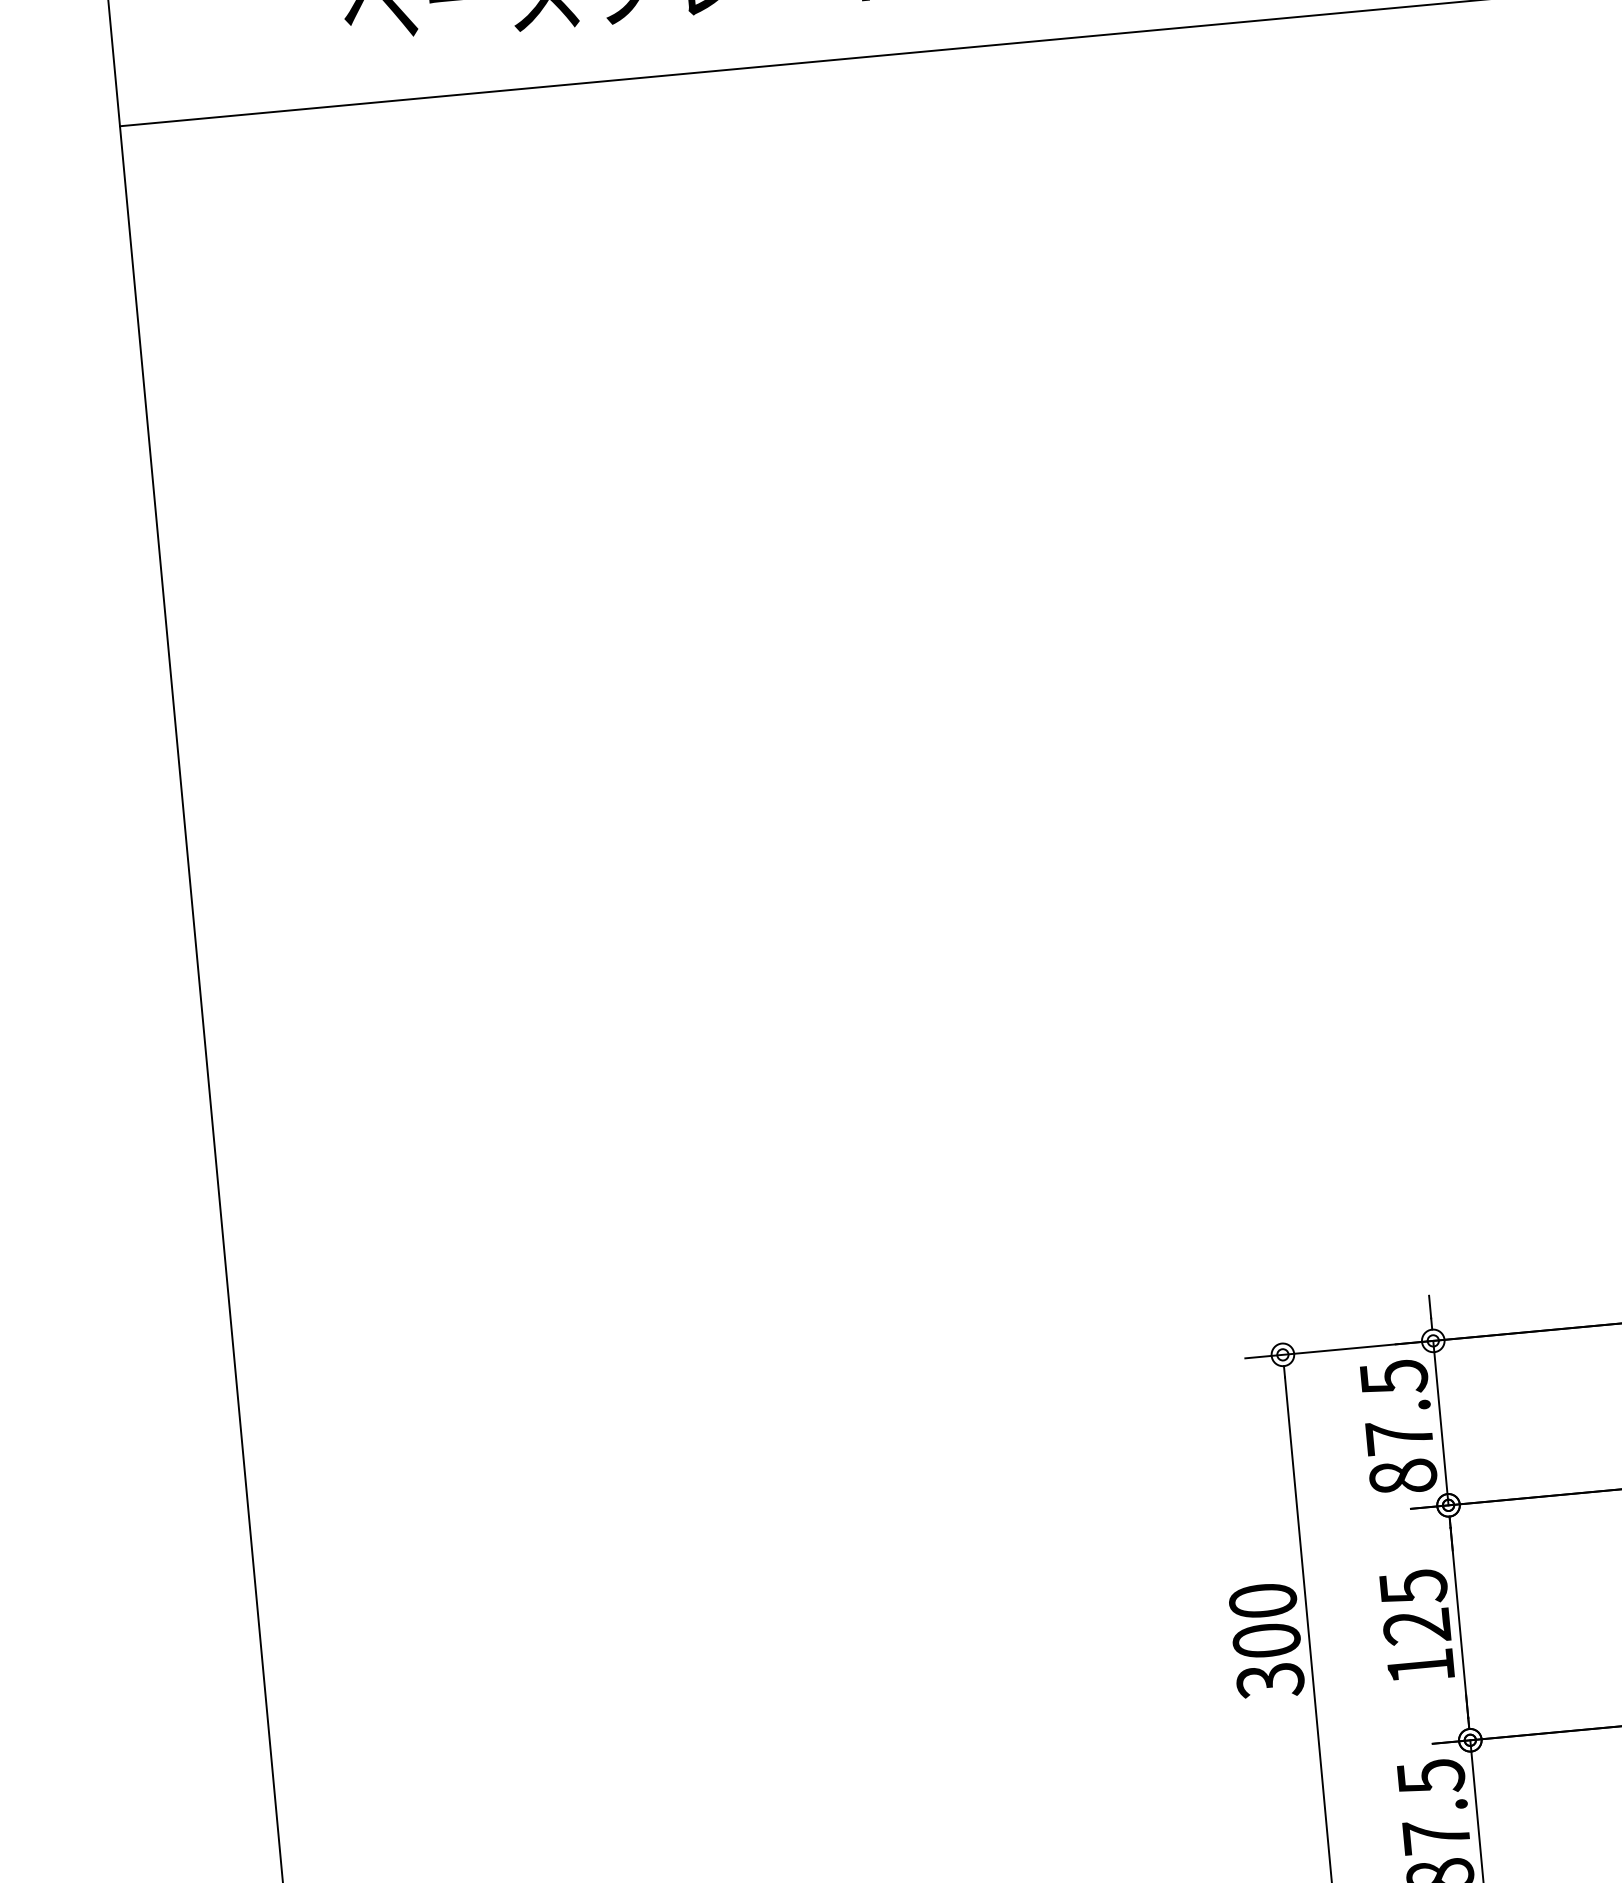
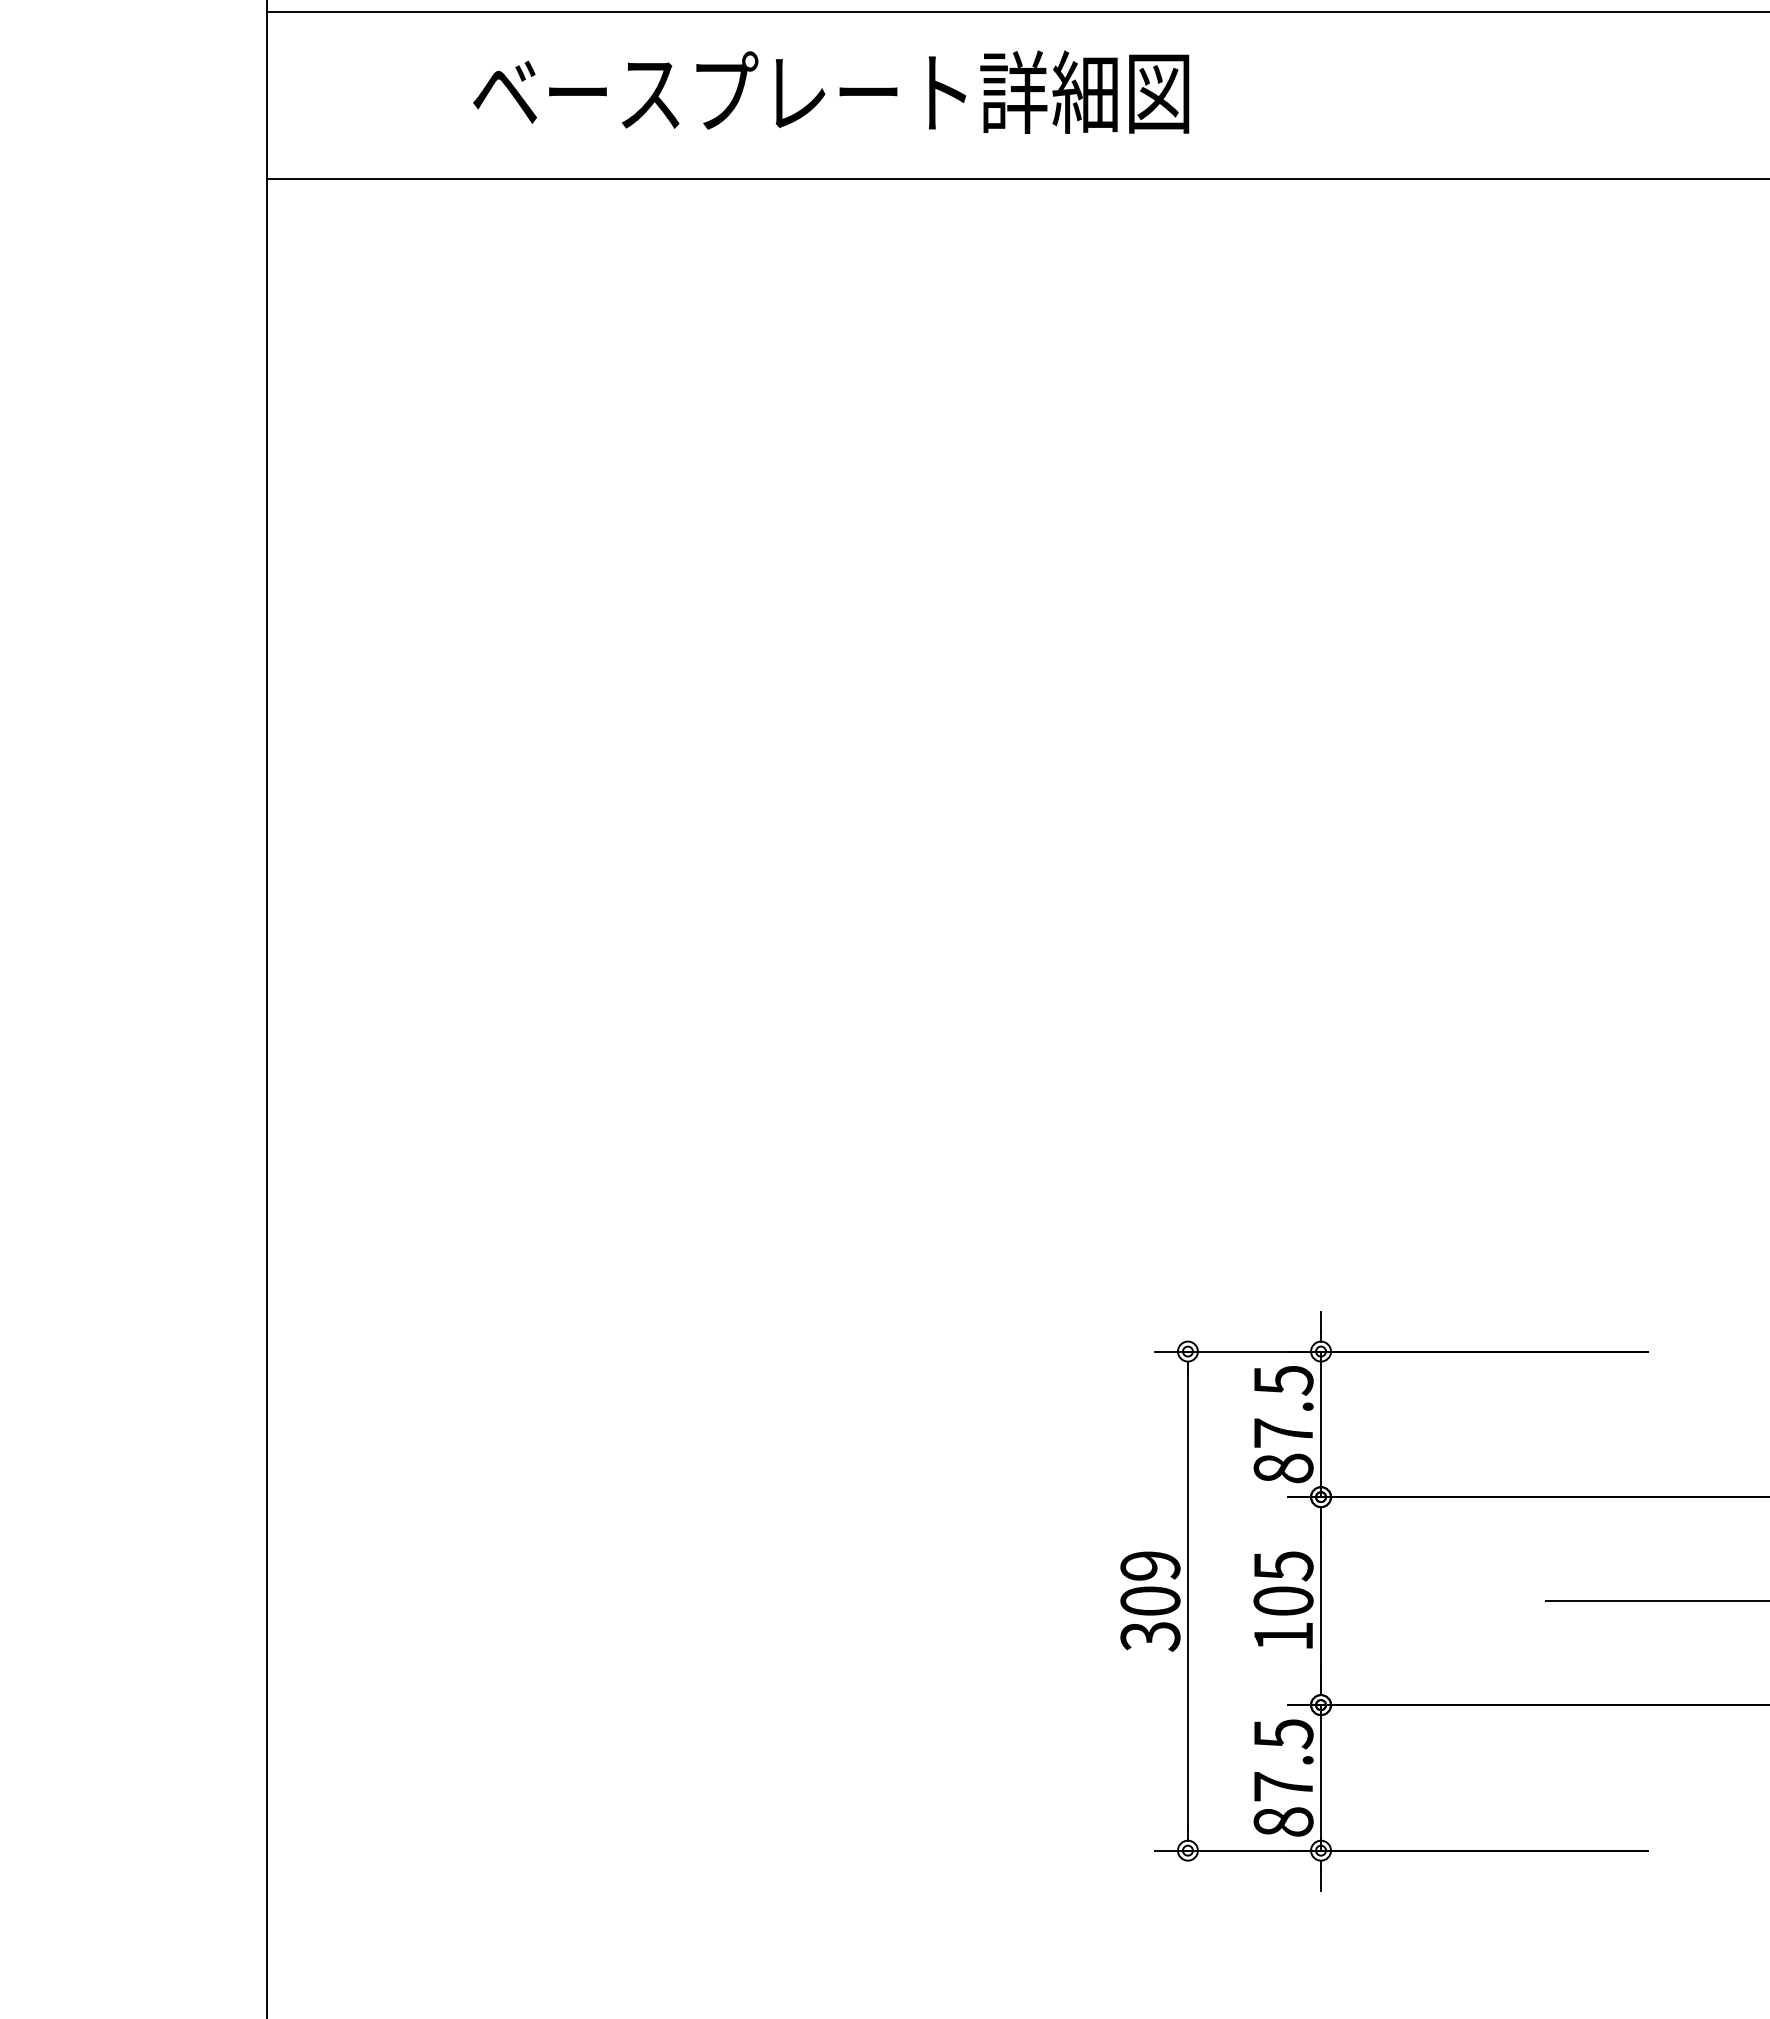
text: (1263, 1600) -> (1150, 1565), 300 -> 309
text: (1416, 1626) -> (1283, 1600), 125 -> 105

